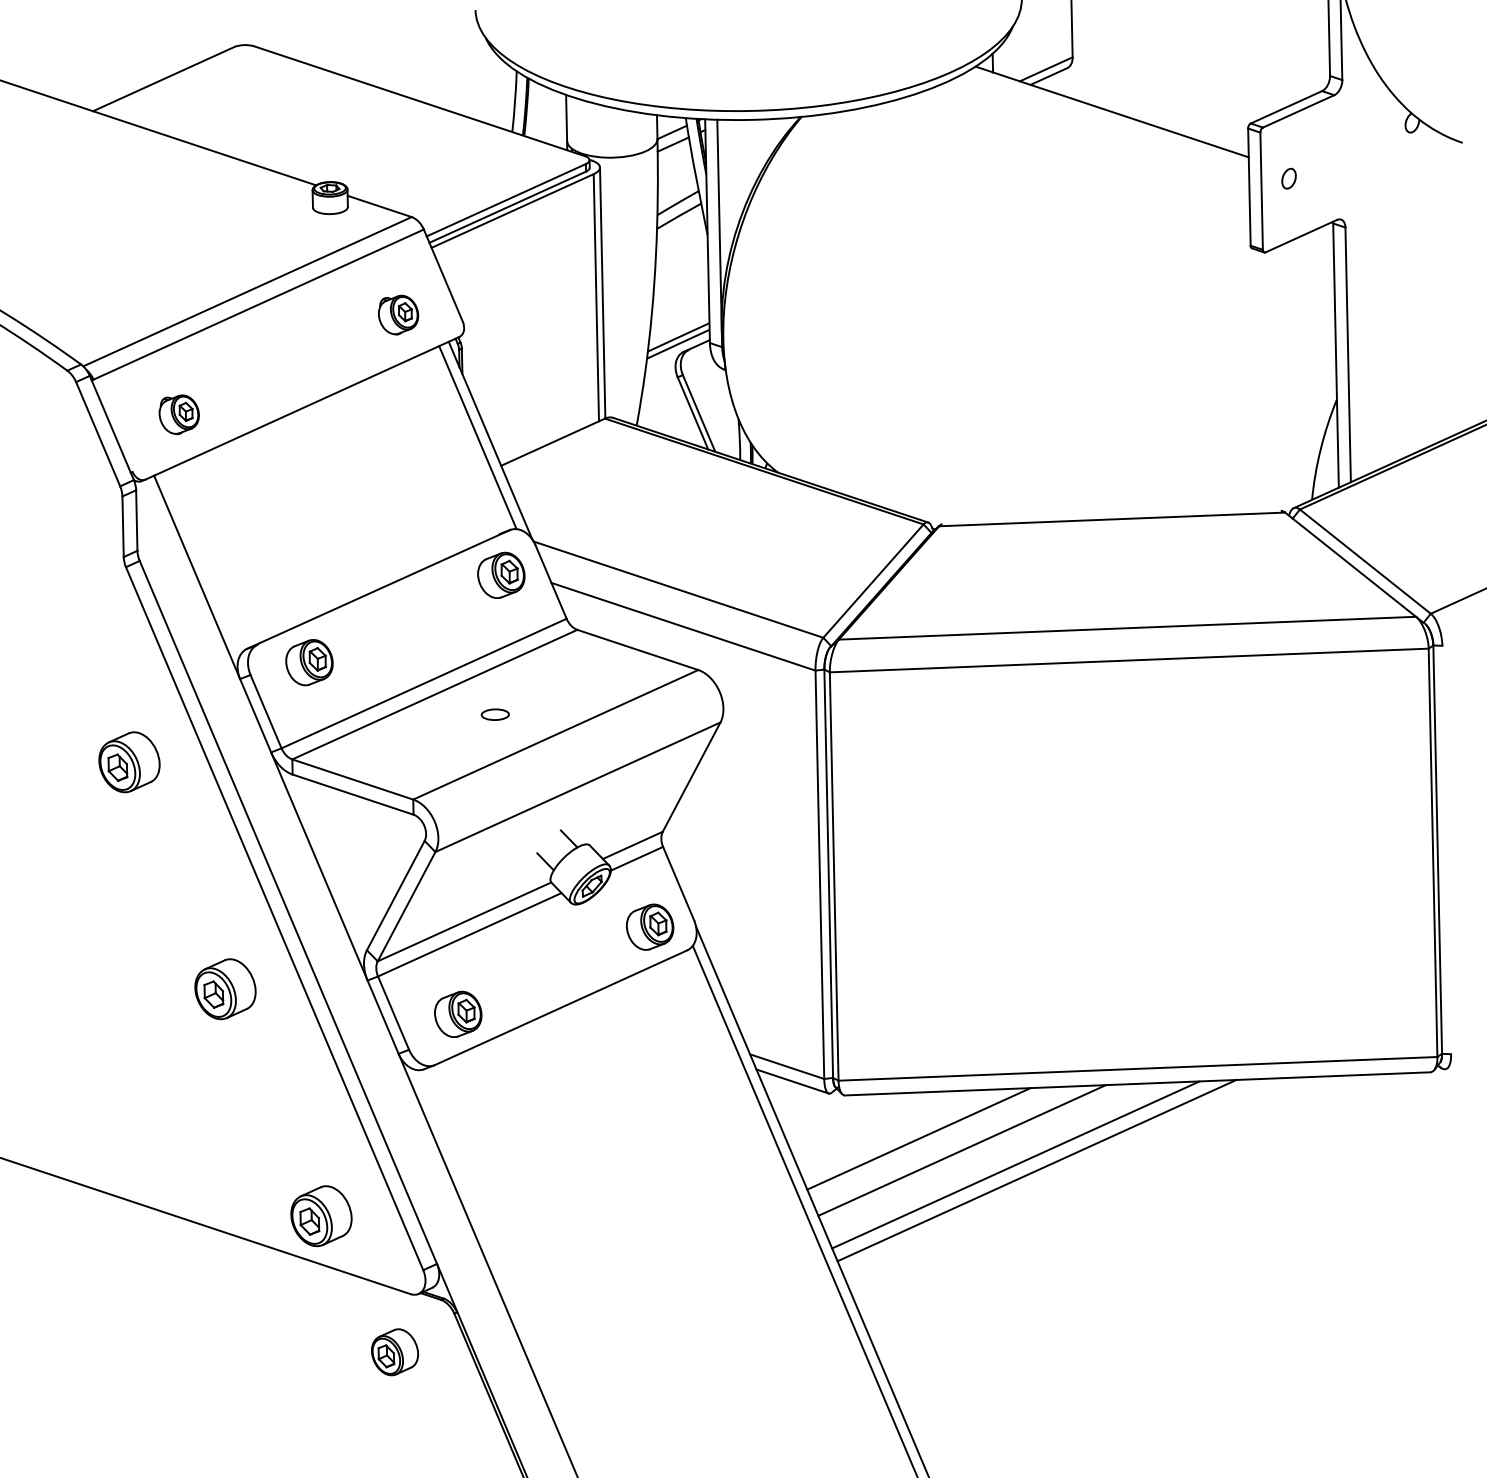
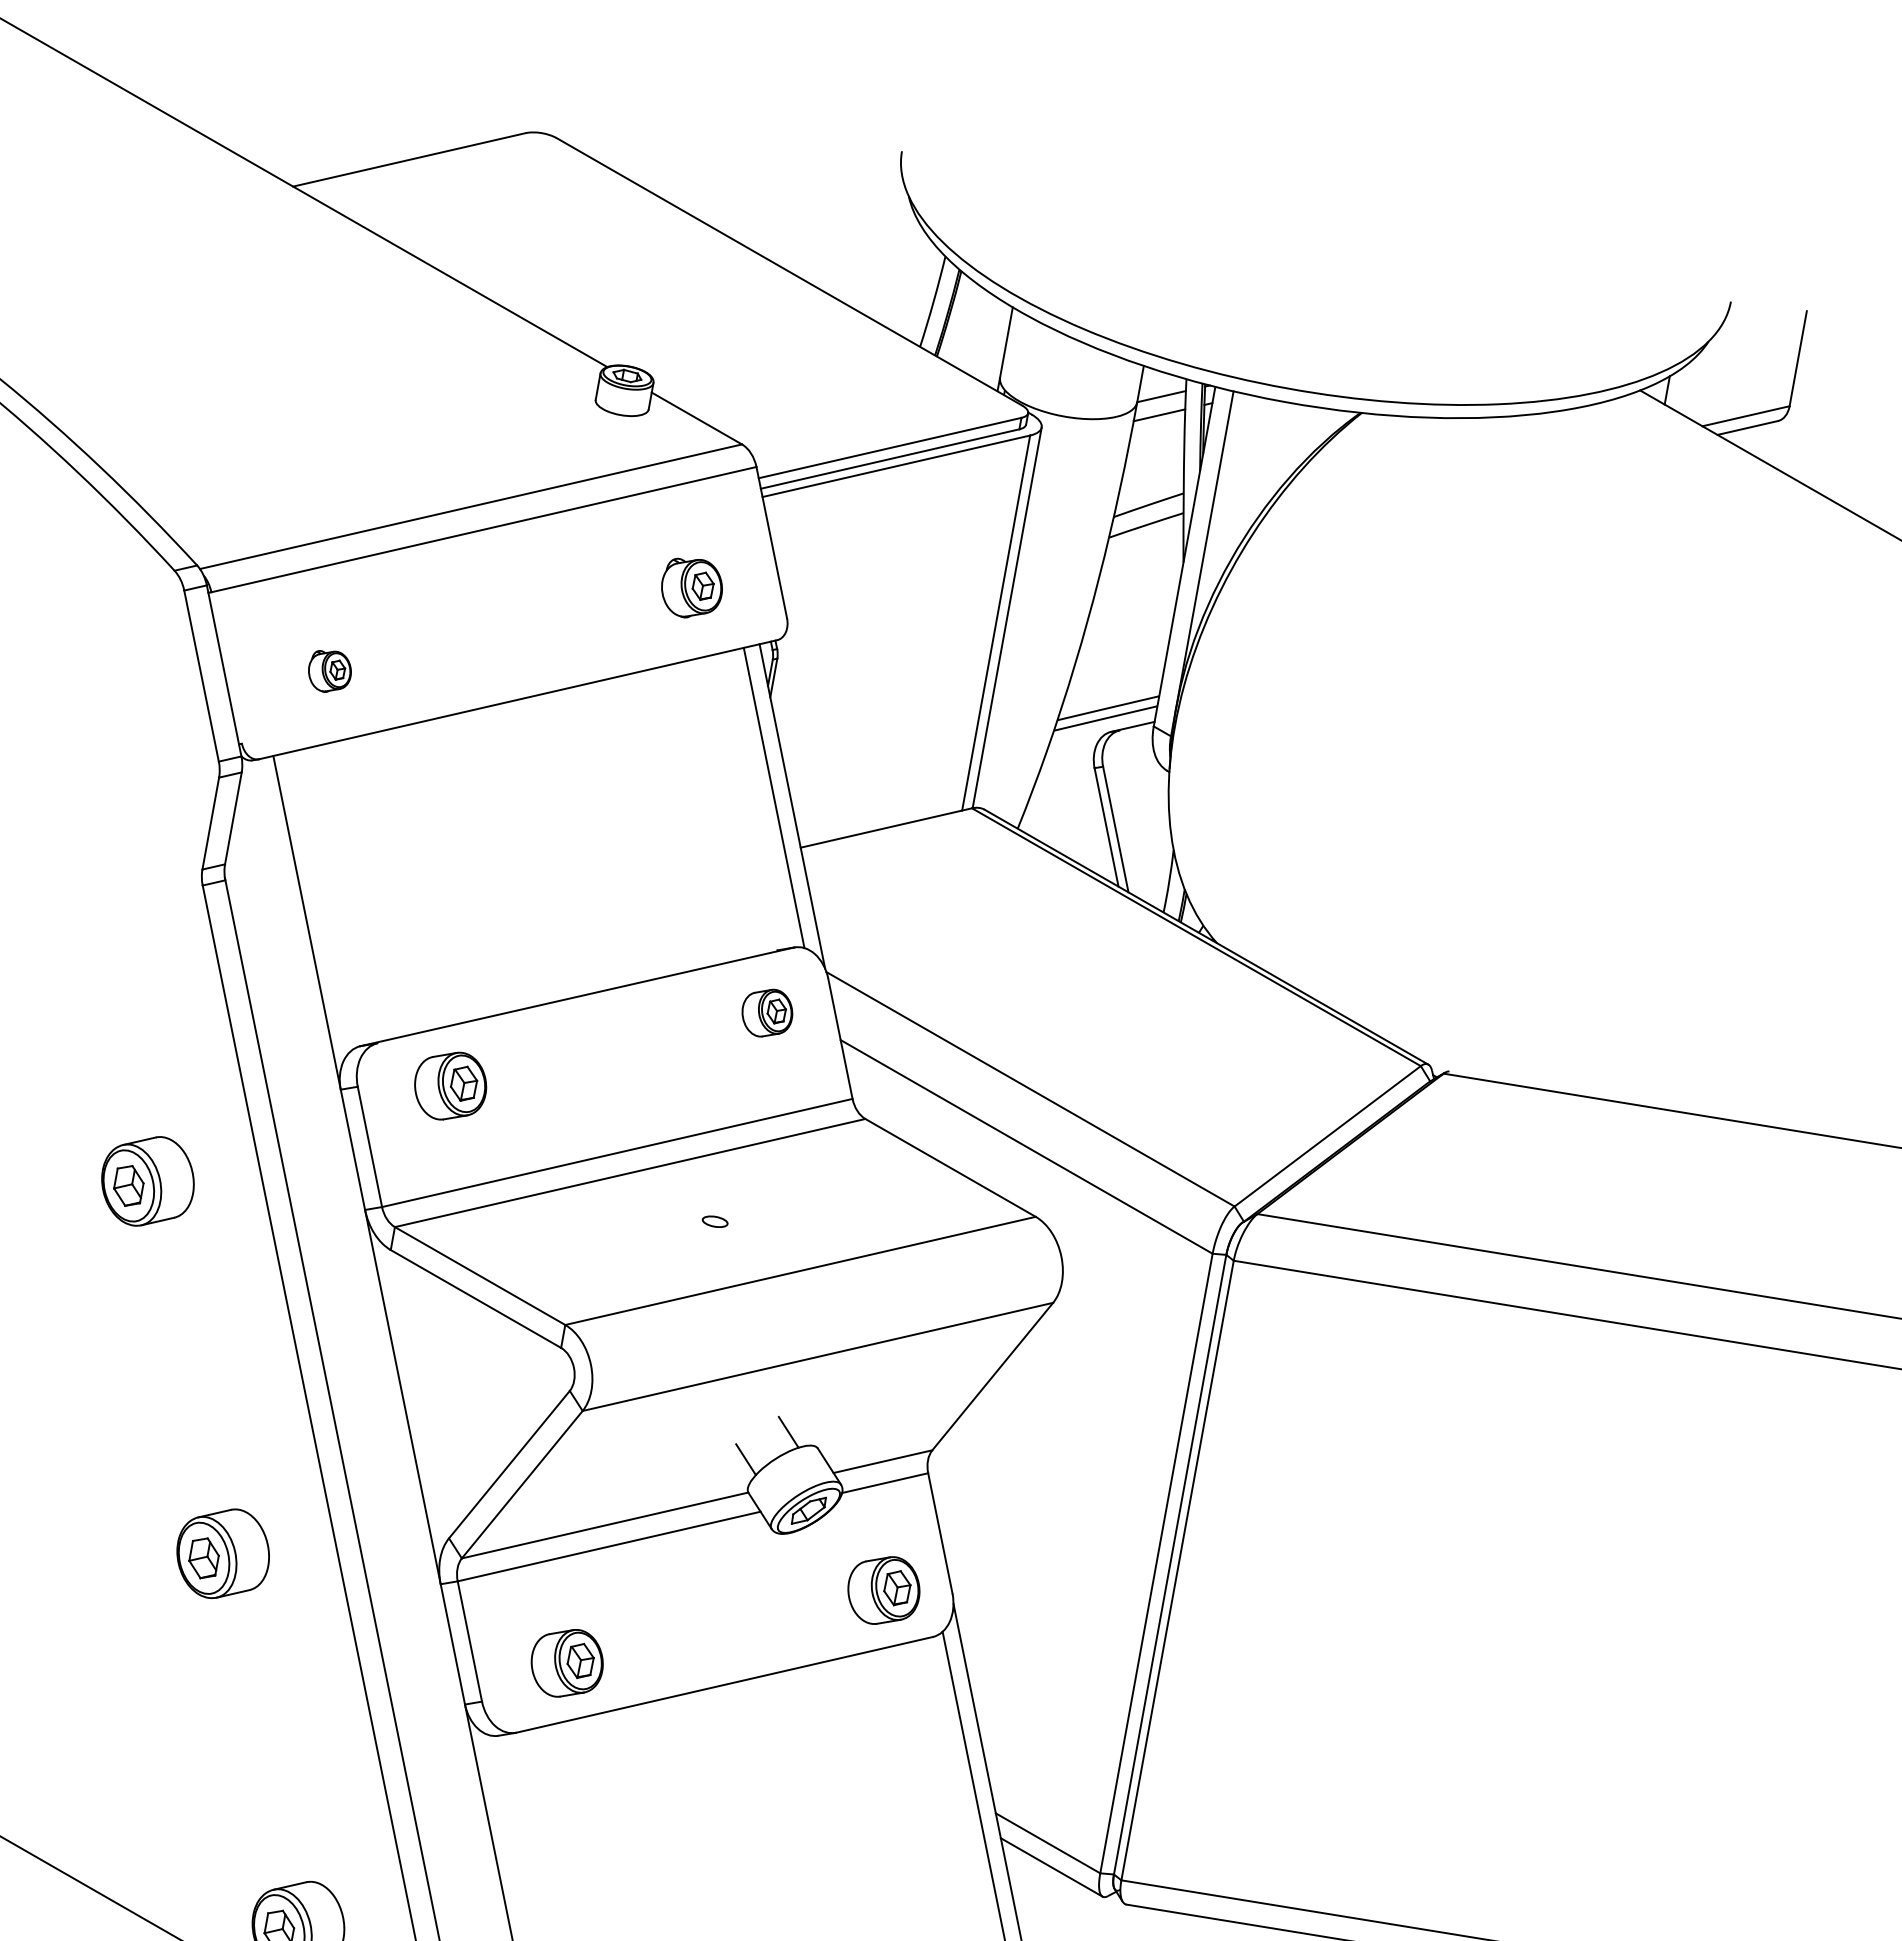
part: (178, 414) -> (328, 670), size x0.7
part: (501, 574) -> (767, 1011), size x0.7
part: (494, 714) -> (714, 1221), size x0.6

